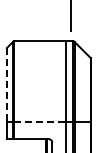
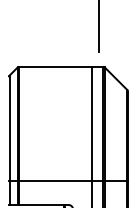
line: (7, 85) -> (9, 128), dashed -> solid
line: (39, 122) -> (55, 181), dashed -> solid

